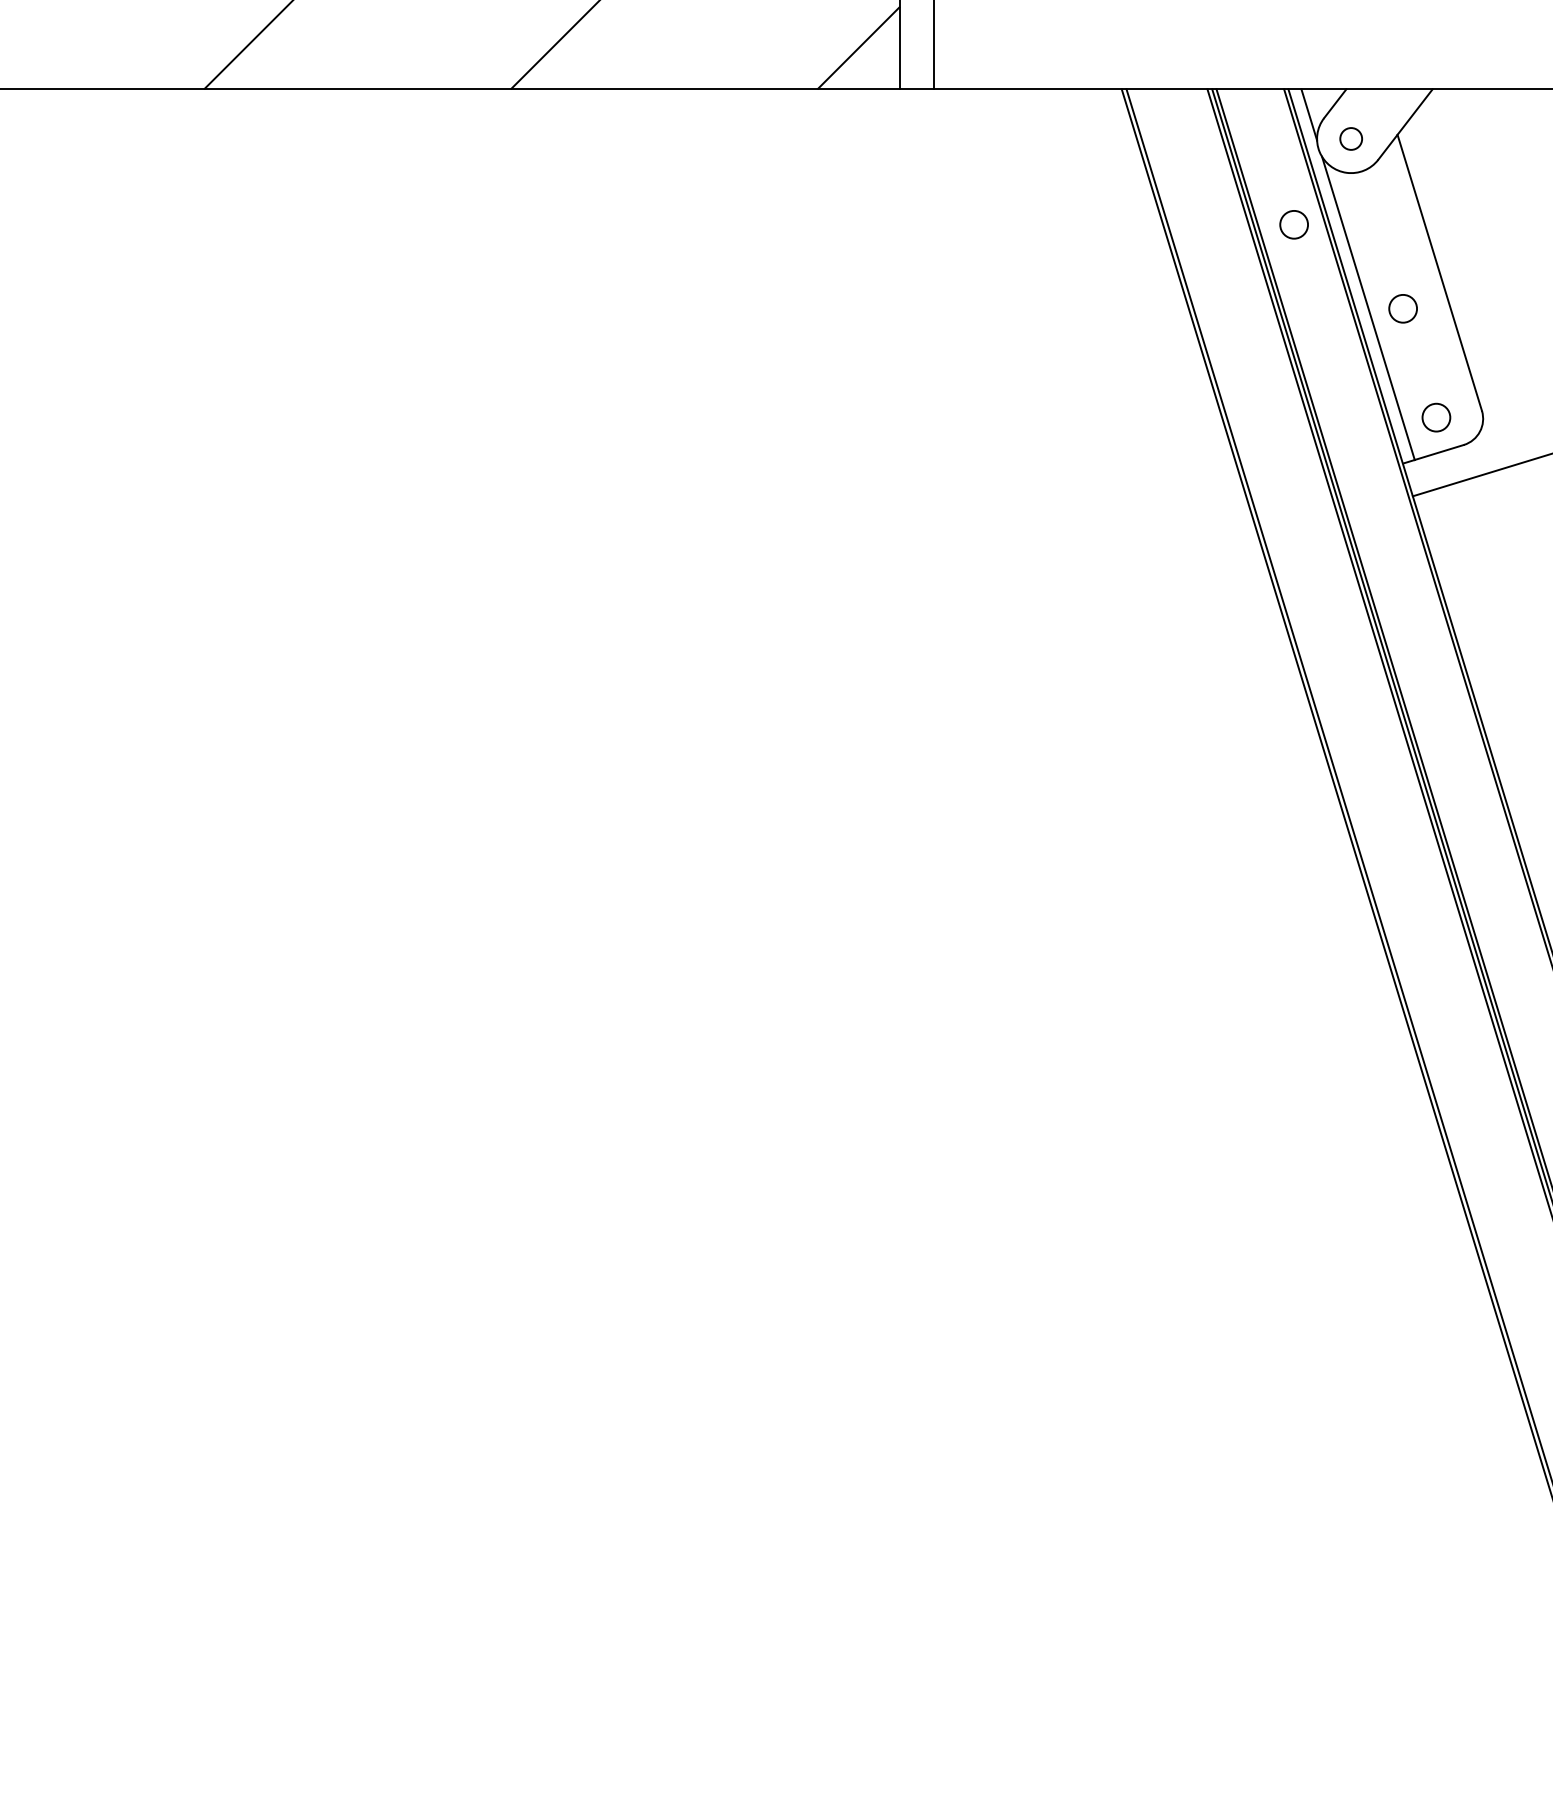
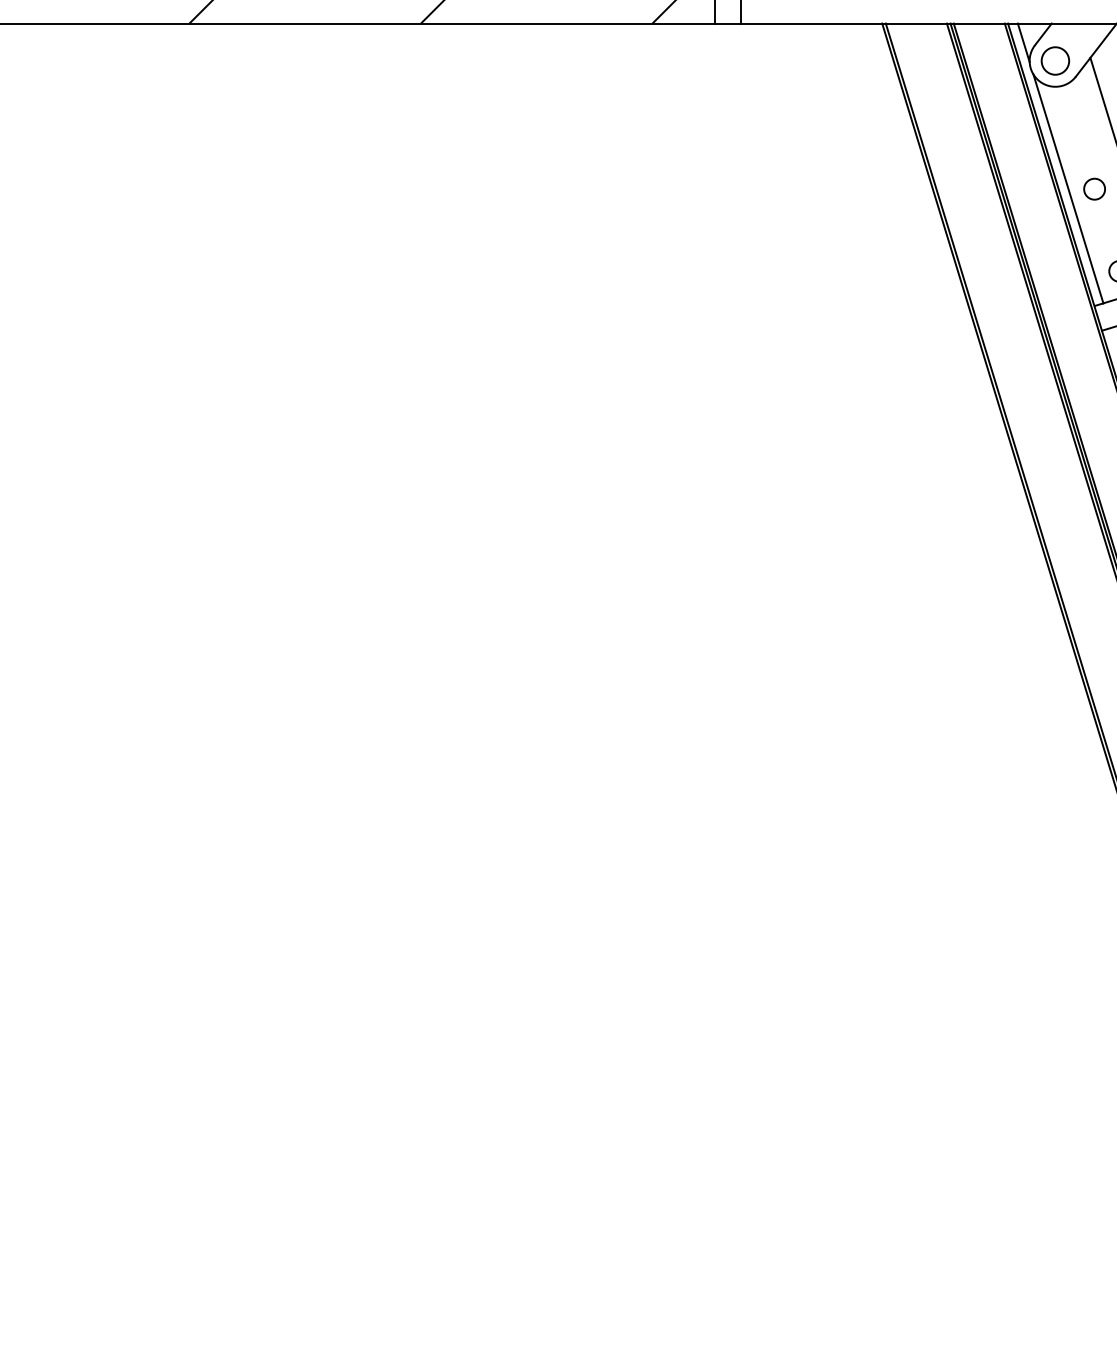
circle: (1351, 138) -> (1055, 60), size x1.67
circle: (1293, 224) -> (1011, 125), removed

